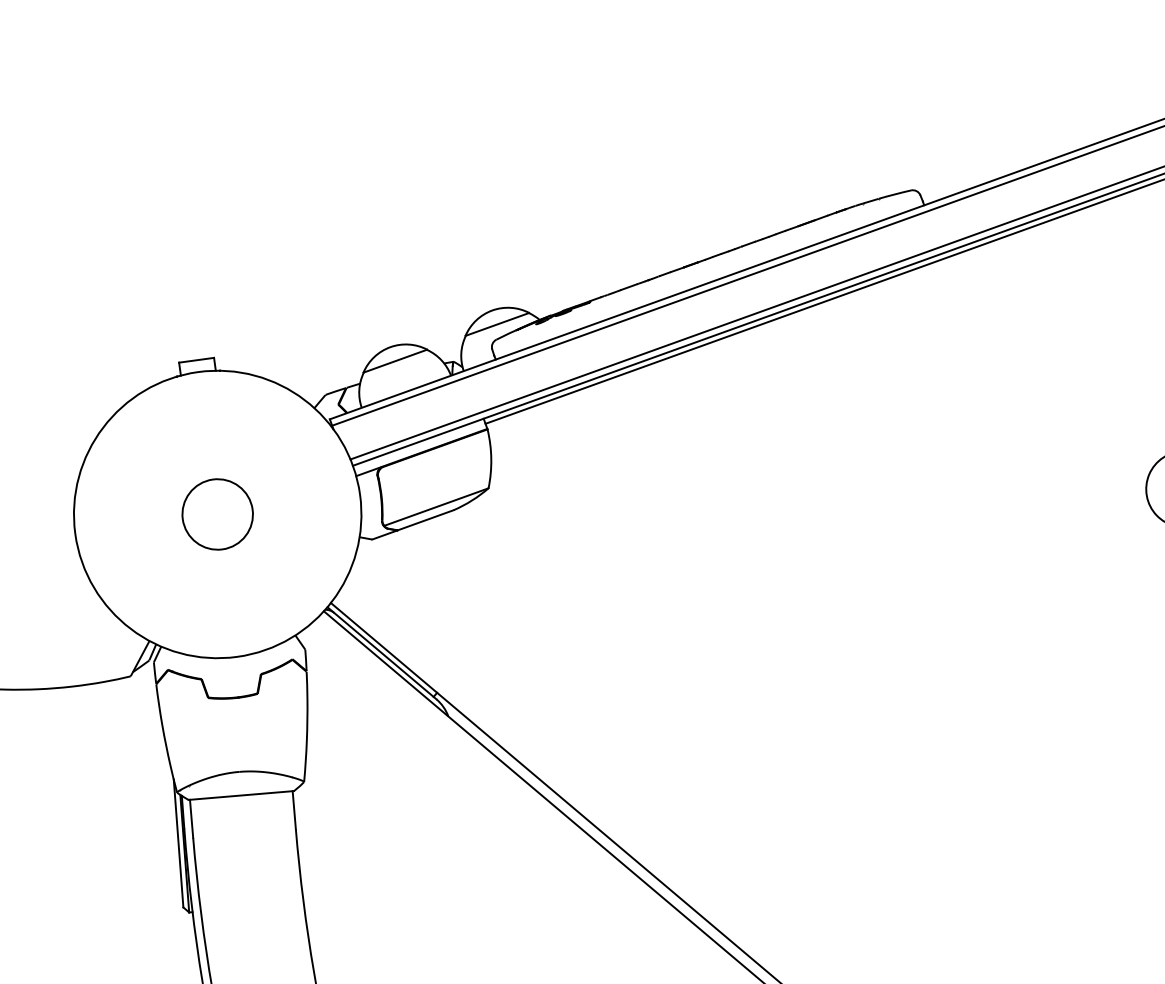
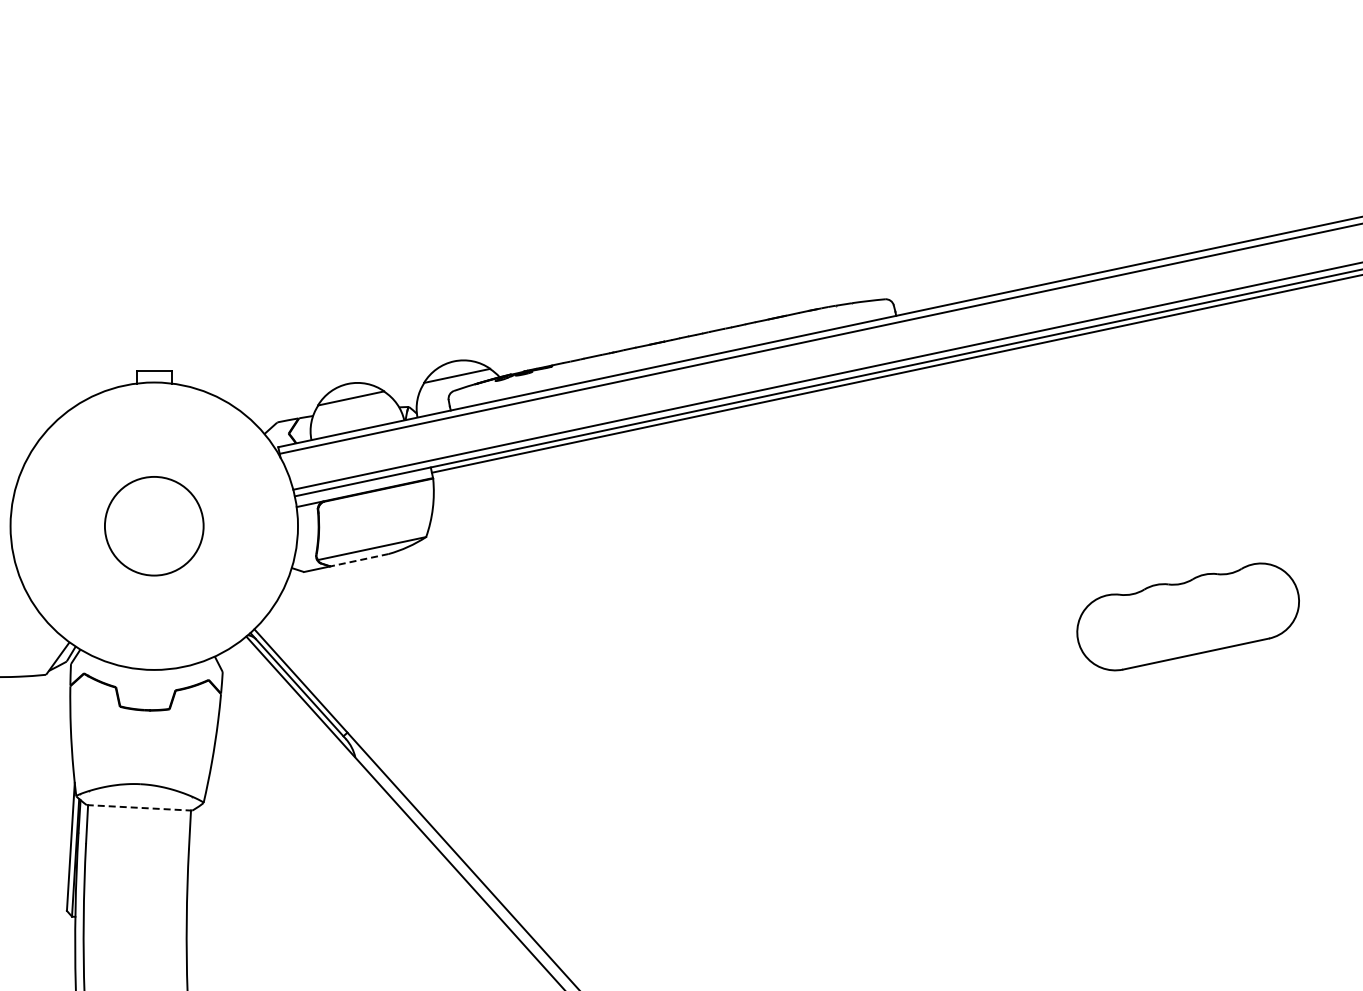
circle: (217, 513) -> (154, 525), size x1.4
line: (425, 520) -> (359, 560), solid -> dashed
line: (241, 795) -> (139, 807), solid -> dashed

